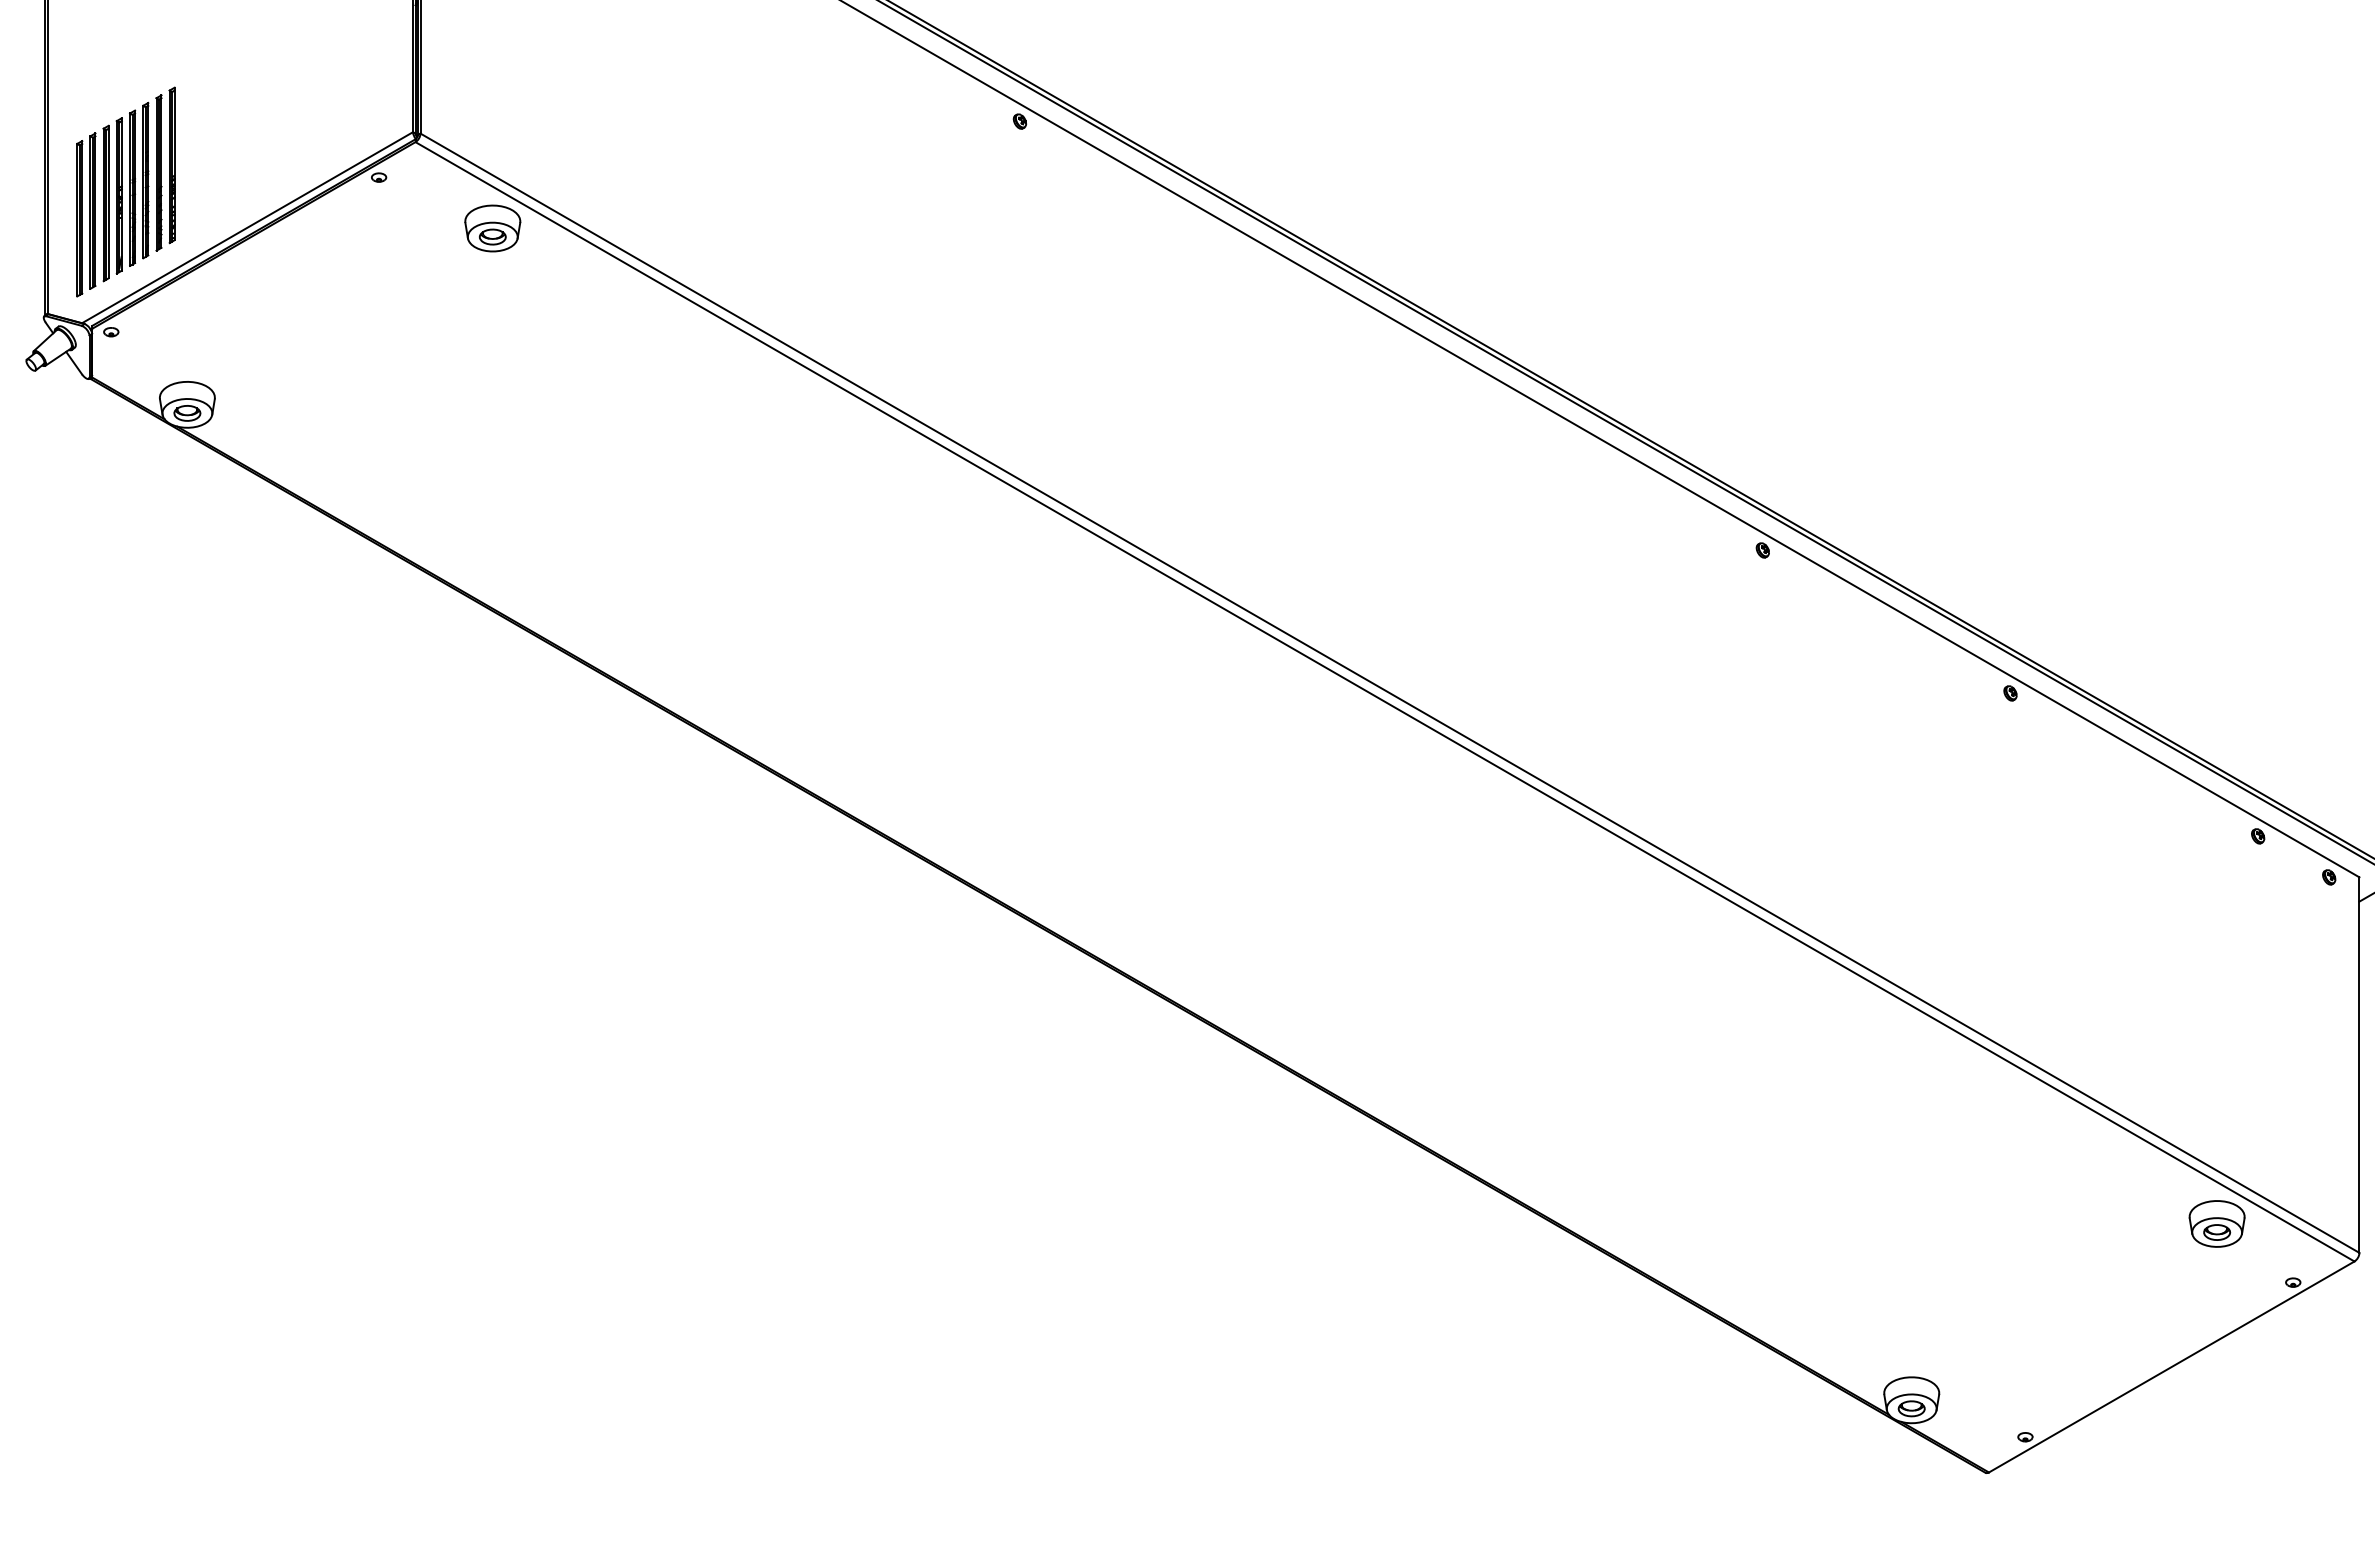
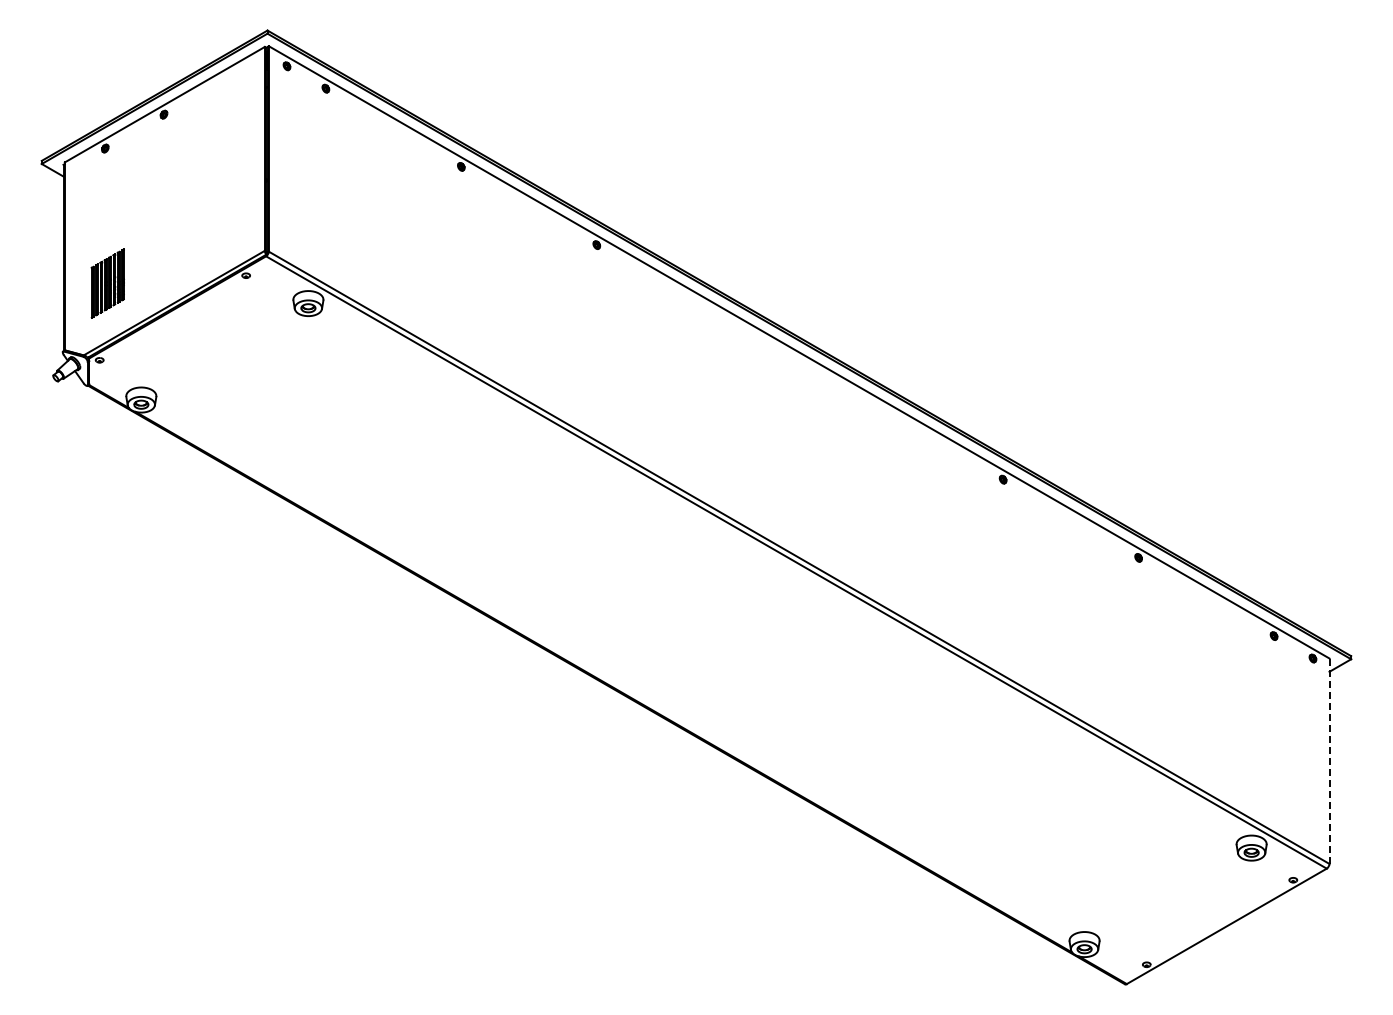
part: (125, 191) -> (107, 283), size x0.6
line: (2359, 1065) -> (1329, 761), solid -> dashed

